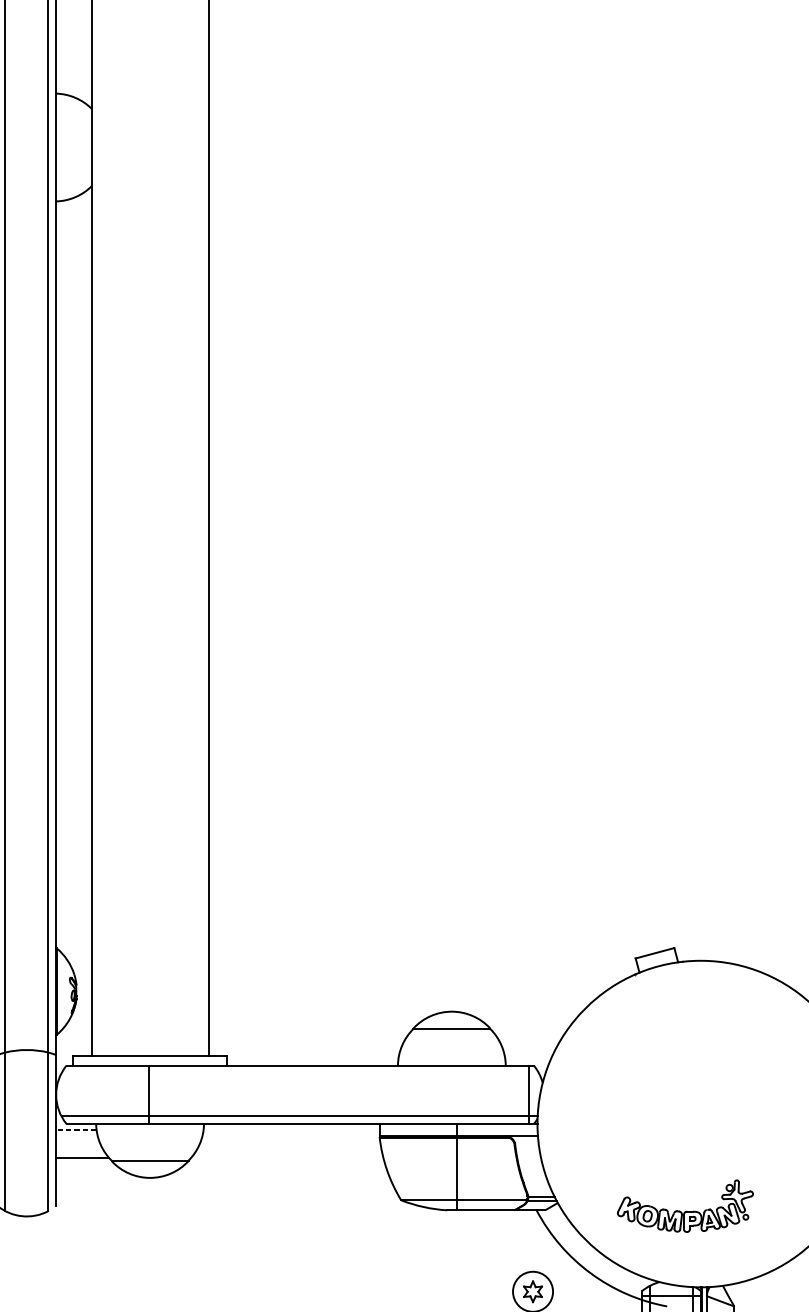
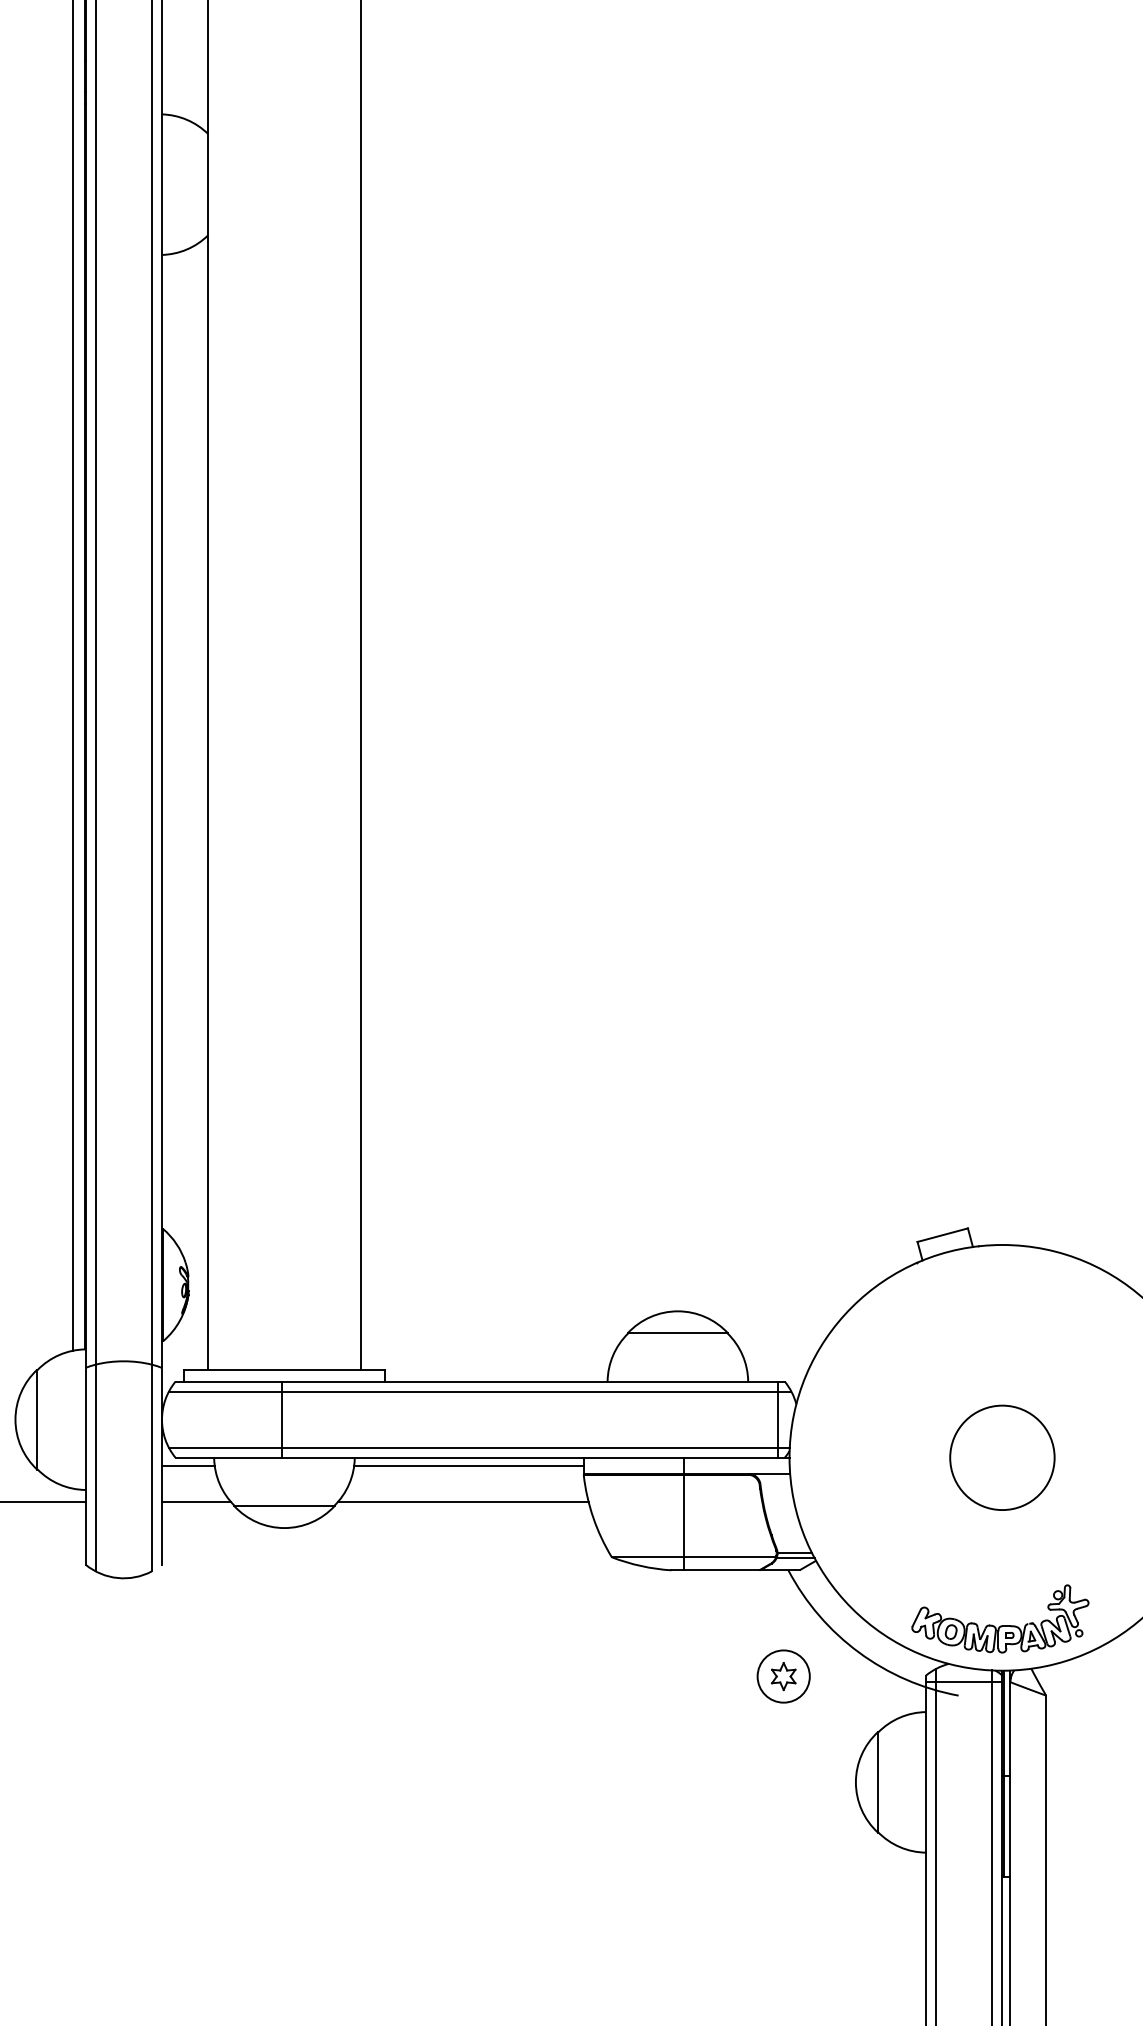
line: (299, 1073) -> (479, 1391), added
circle: (700, 1123) -> (1002, 1457), added
line: (75, 1129) -> (187, 1465), dashed -> solid
line: (291, 1129) -> (468, 1465), added
line: (287, 1157) -> (463, 1501), added
part: (685, 1211) -> (1000, 1625), moved

